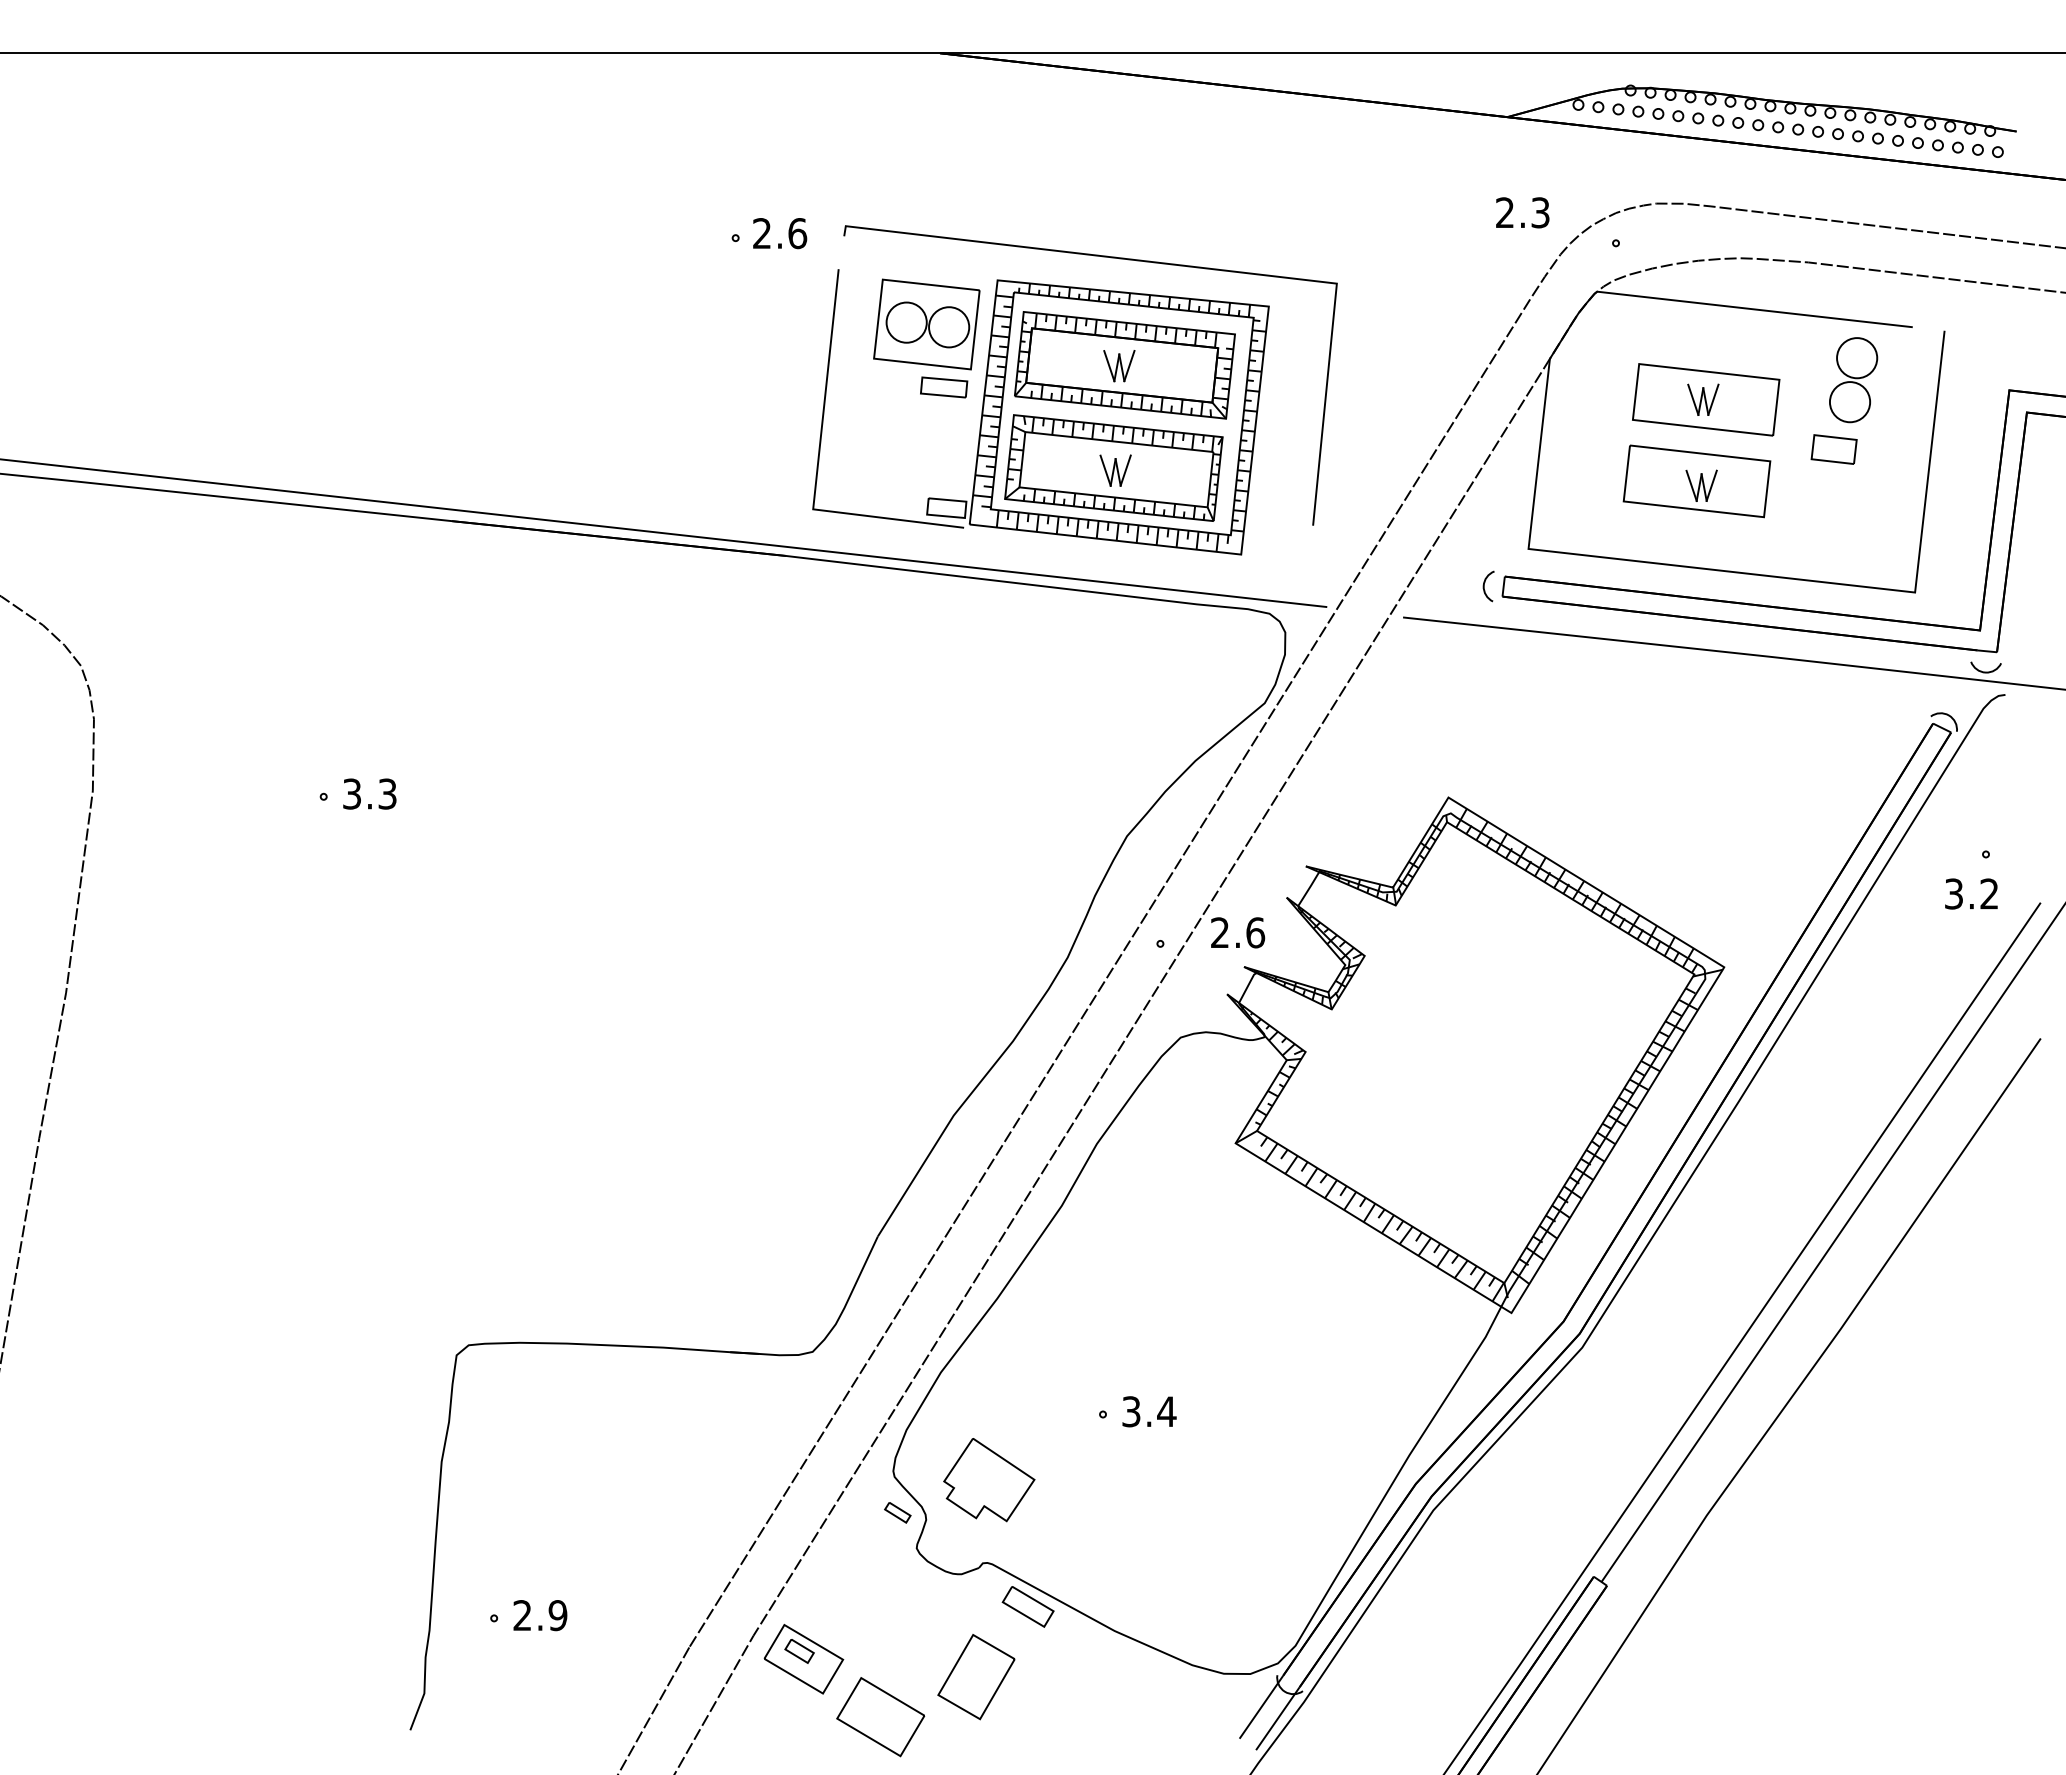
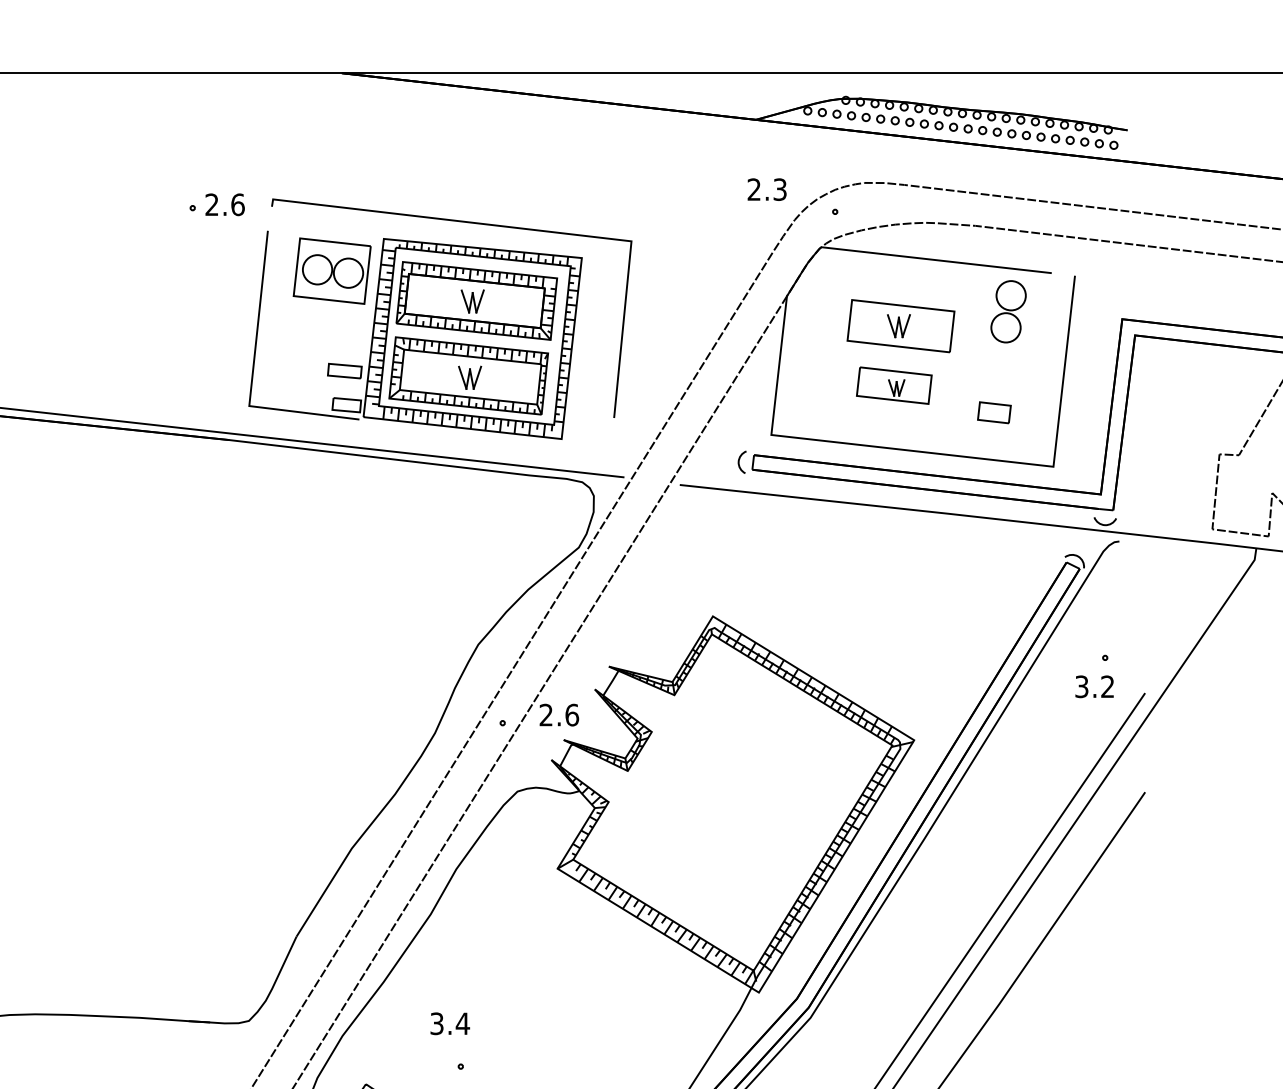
part: (944, 387) -> (345, 371), moved
part: (1833, 449) -> (993, 412), moved
part: (1696, 481) -> (893, 385), size x0.7
text: (1149, 1411) -> (450, 1023), moved

